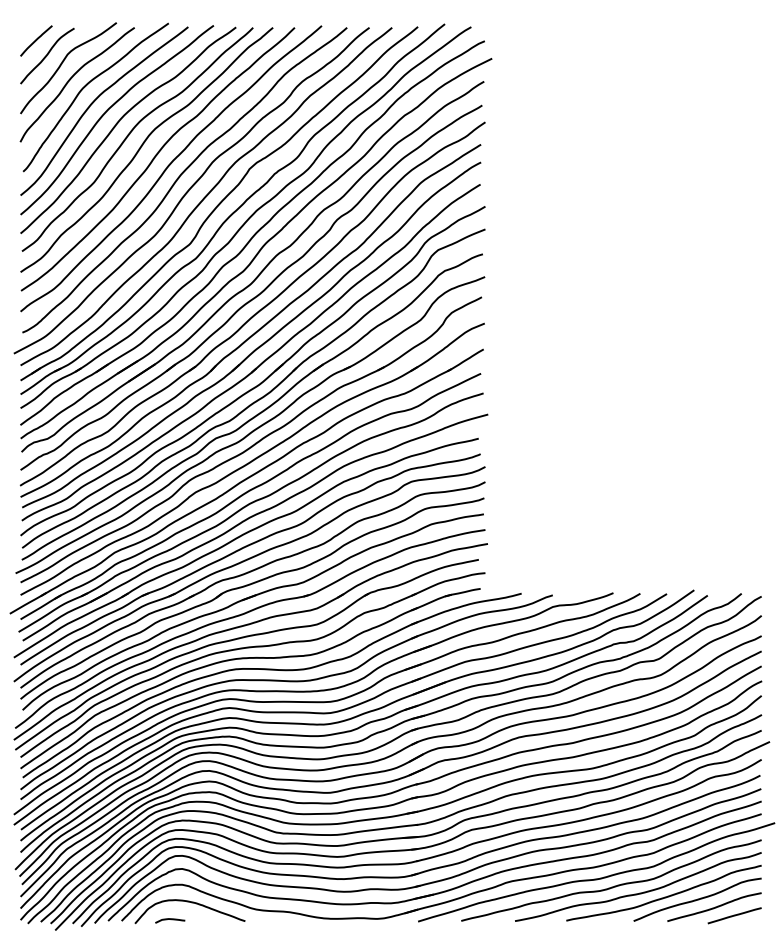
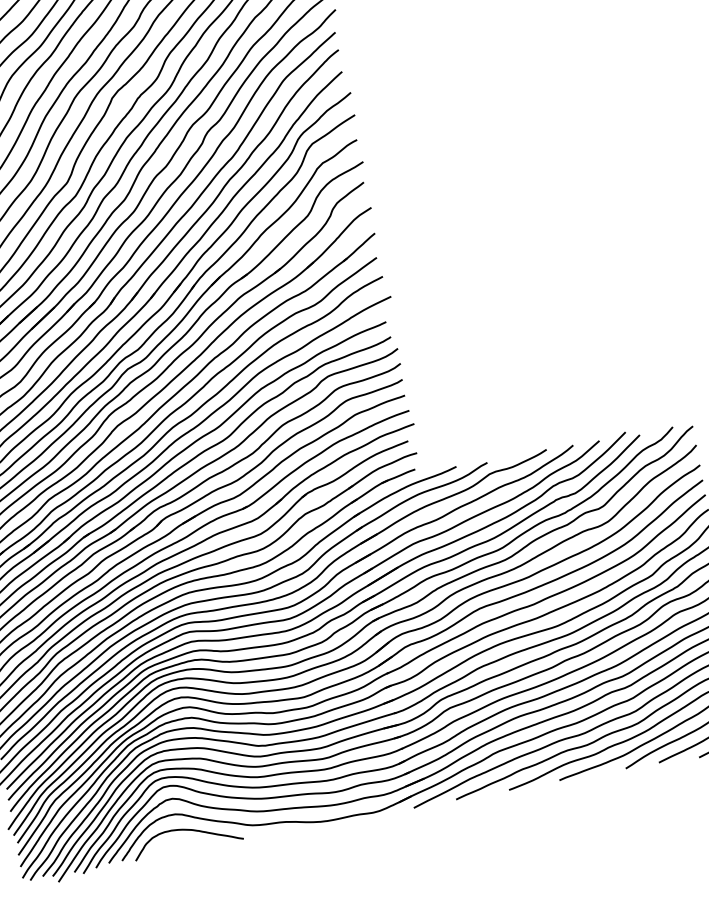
curve: (170, 919) -> (169, 850), removed

